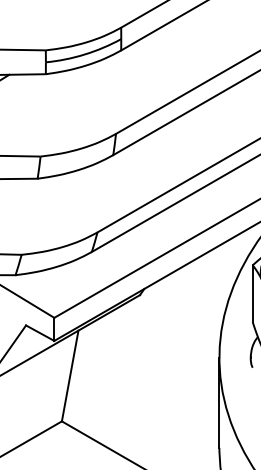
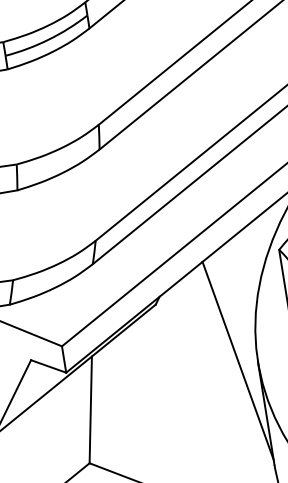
line: (202, 354) -> (238, 361), added

